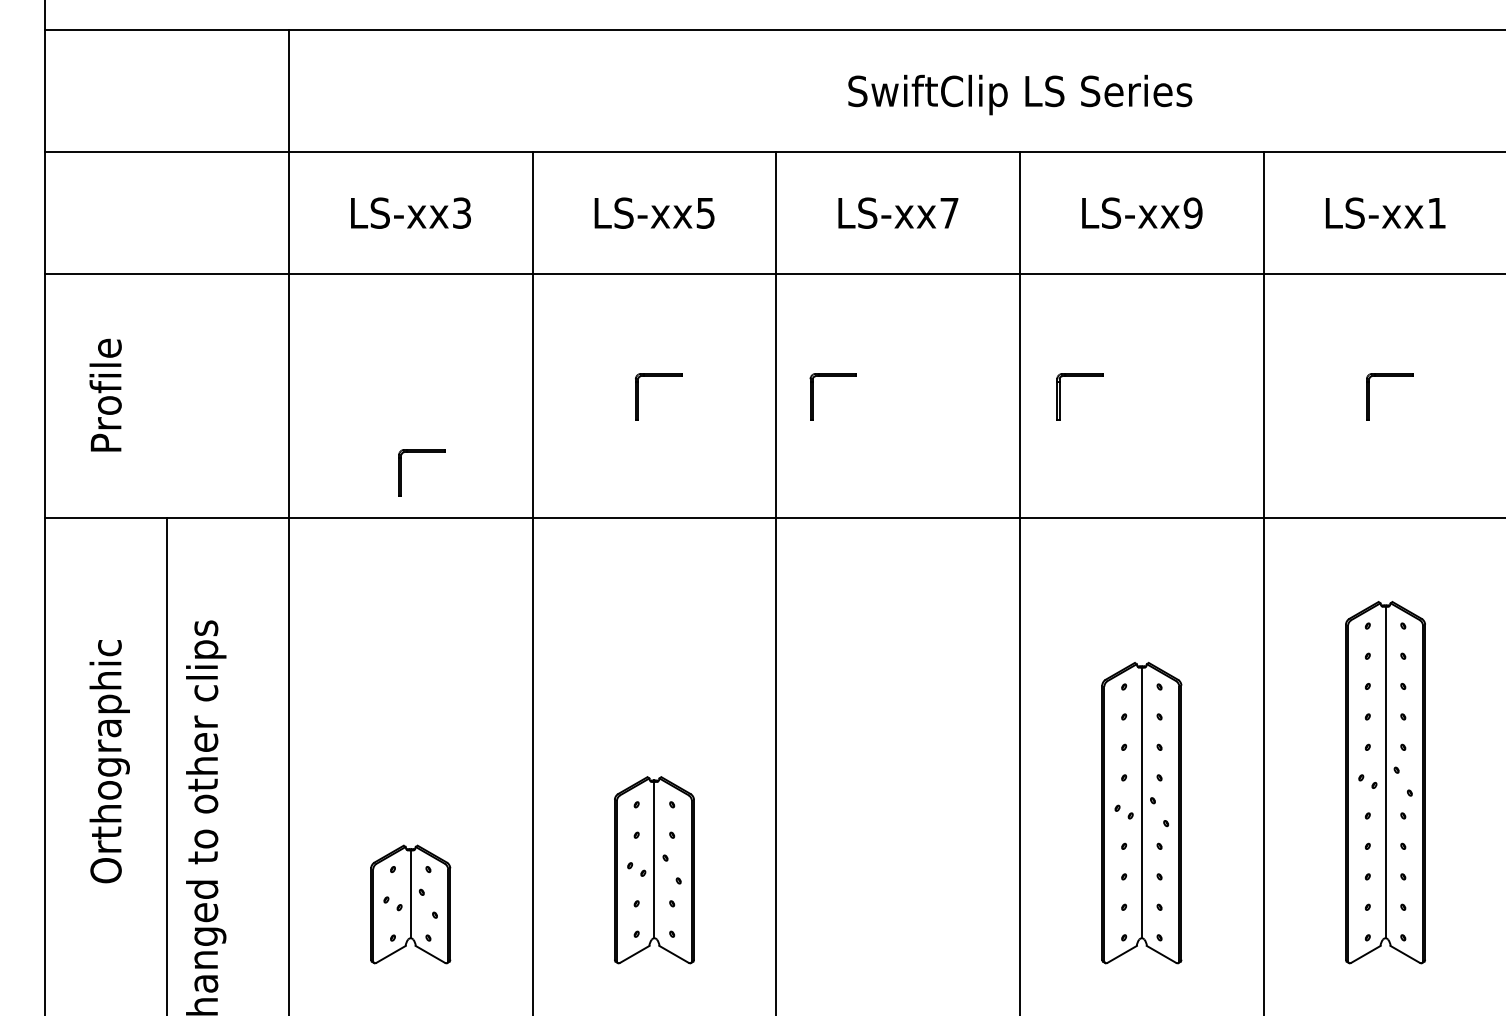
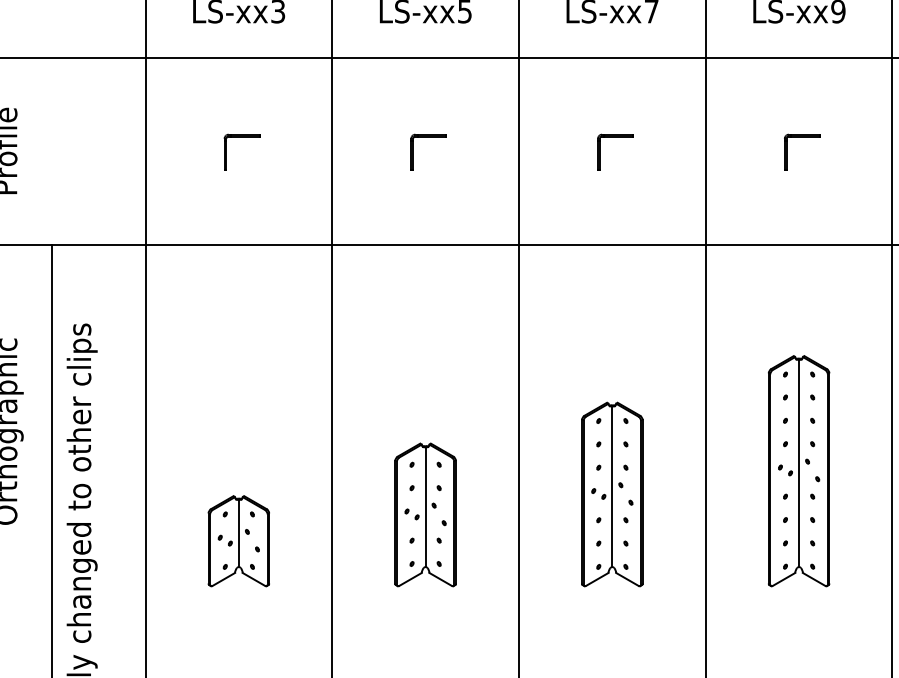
part: (813, 396) -> (600, 151), moved
part: (1060, 396) -> (787, 151), moved
part: (421, 452) -> (241, 136), moved
part: (897, 843) -> (611, 494), added

